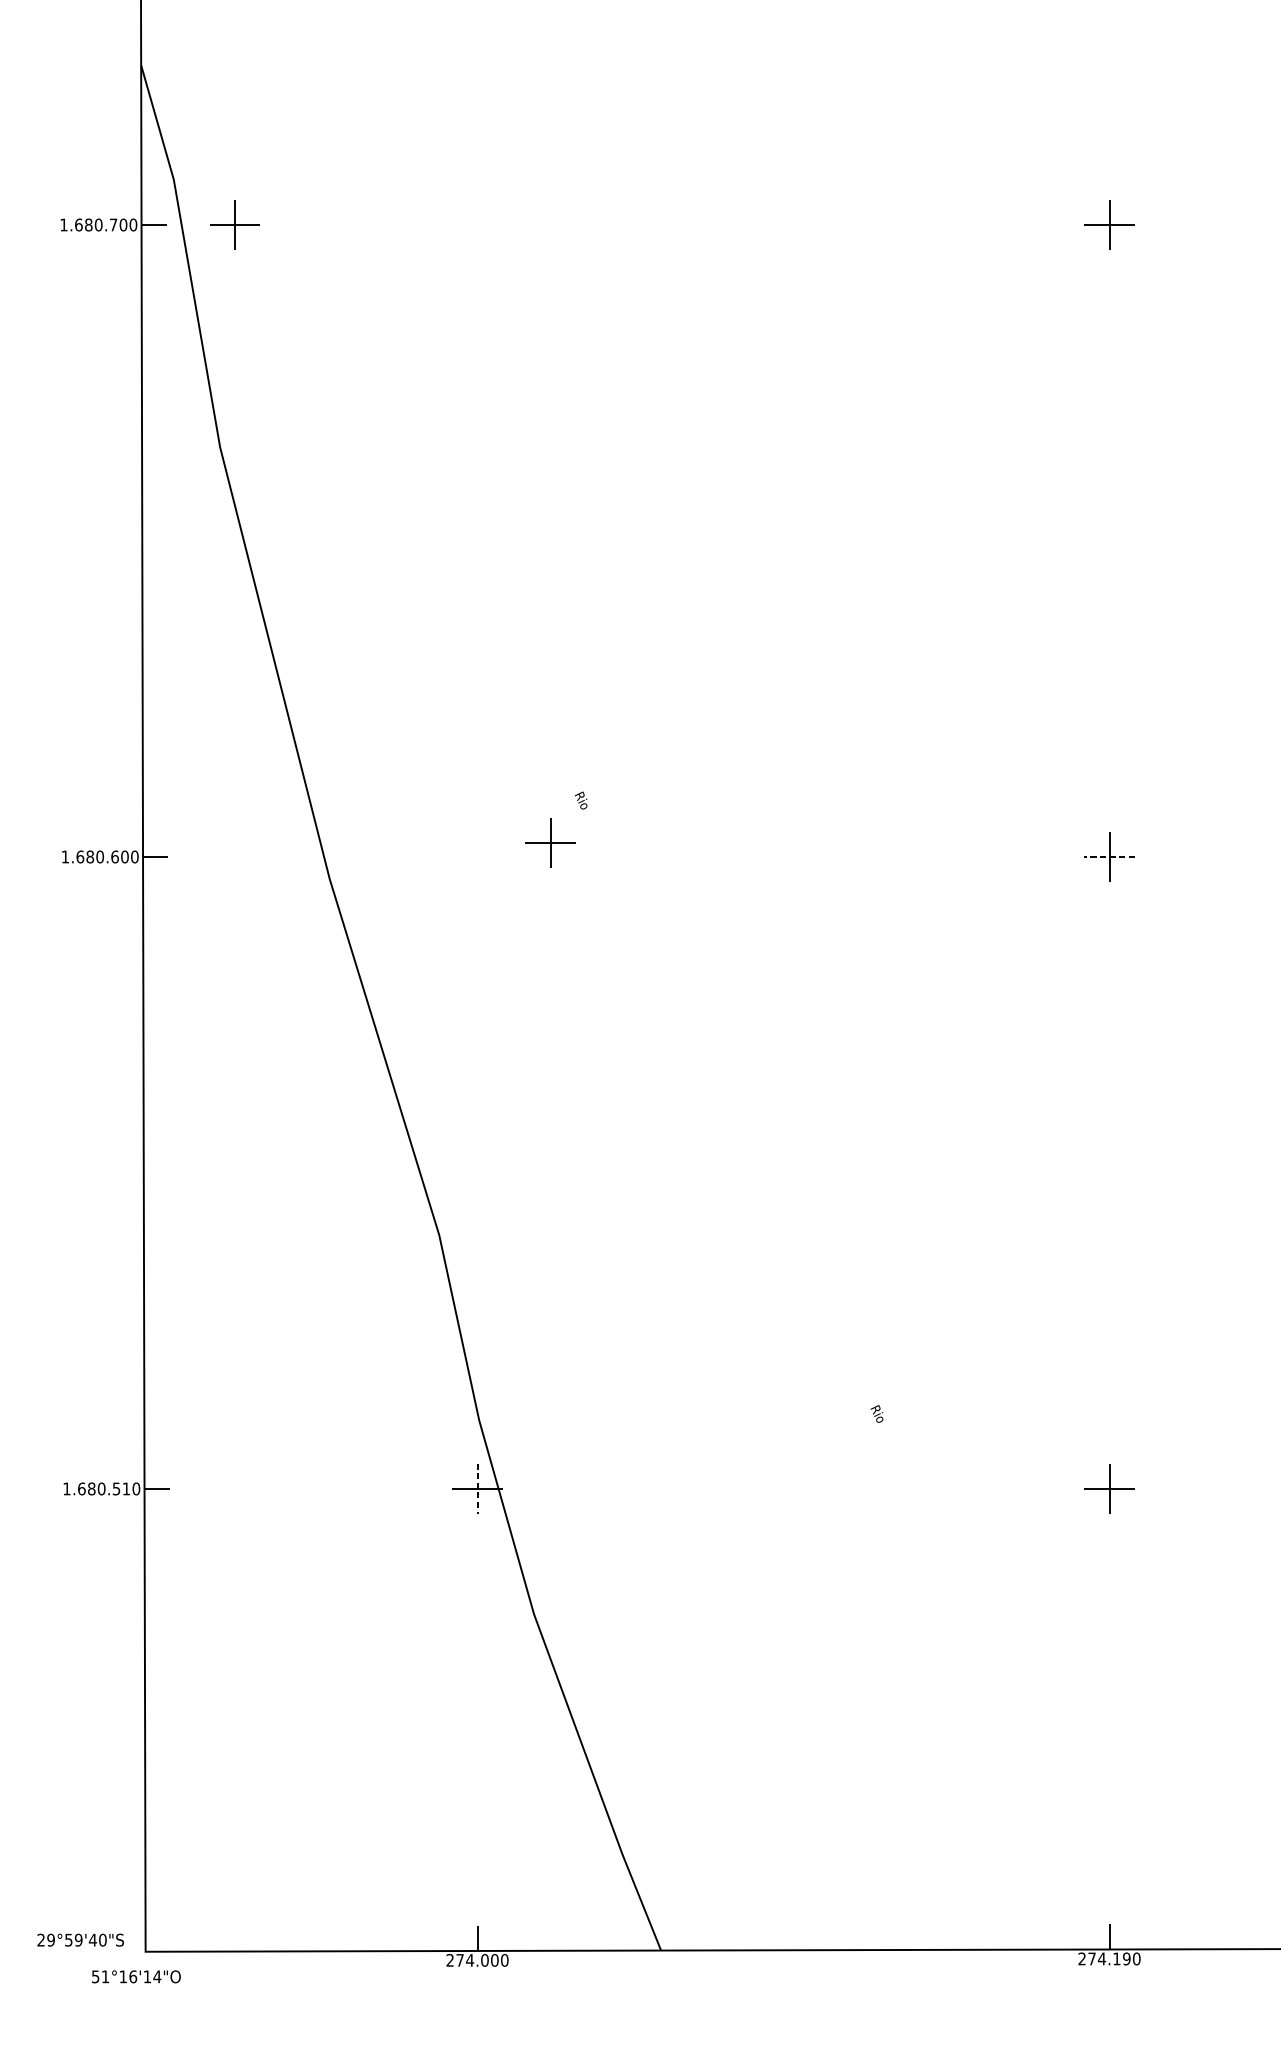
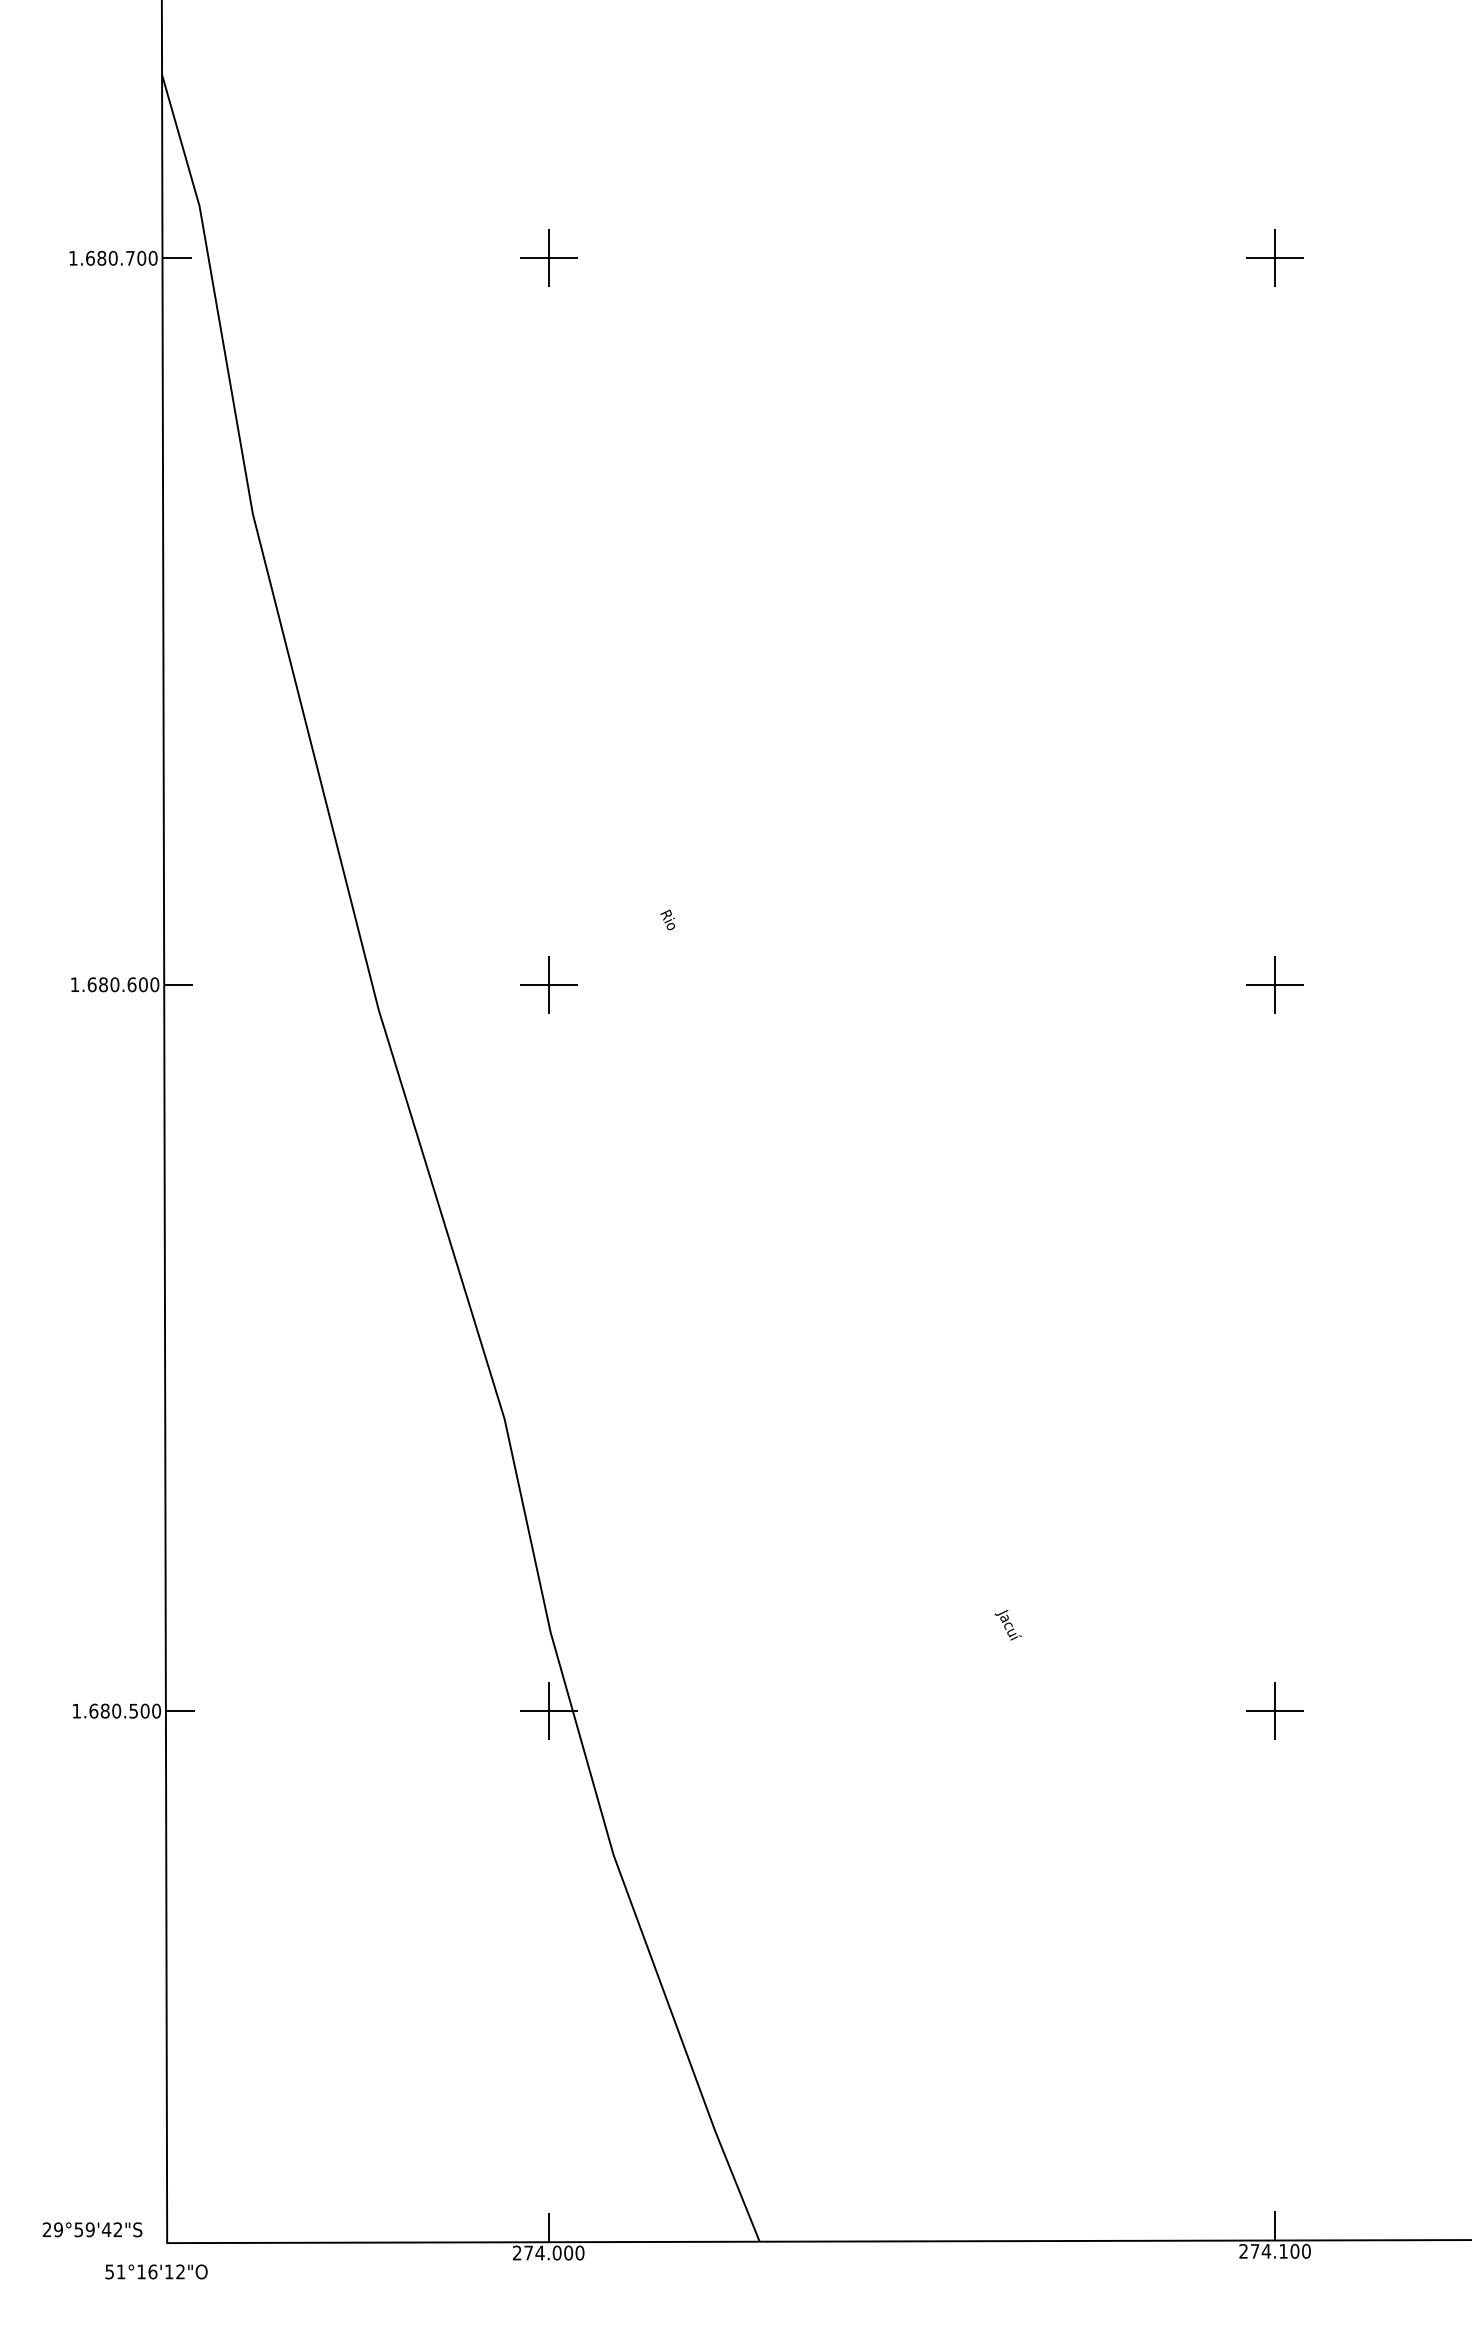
part: (234, 224) -> (548, 257), moved
part: (550, 842) -> (548, 984), moved
line: (1108, 856) -> (1274, 984), dashed -> solid
text: (876, 1413) -> (1007, 1624), Rio -> Jacuí
text: (125, 1488) -> (144, 1710), 1.680.510 -> 1.680.500
line: (477, 1489) -> (548, 1711), dashed -> solid
text: (102, 1939) -> (117, 2229), 29°59'40"S -> 29°59'42"S
text: (1126, 1959) -> (1294, 2251), 274.190 -> 274.100
text: (157, 1976) -> (180, 2271), 51°16'14"O -> 51°16'12"O

